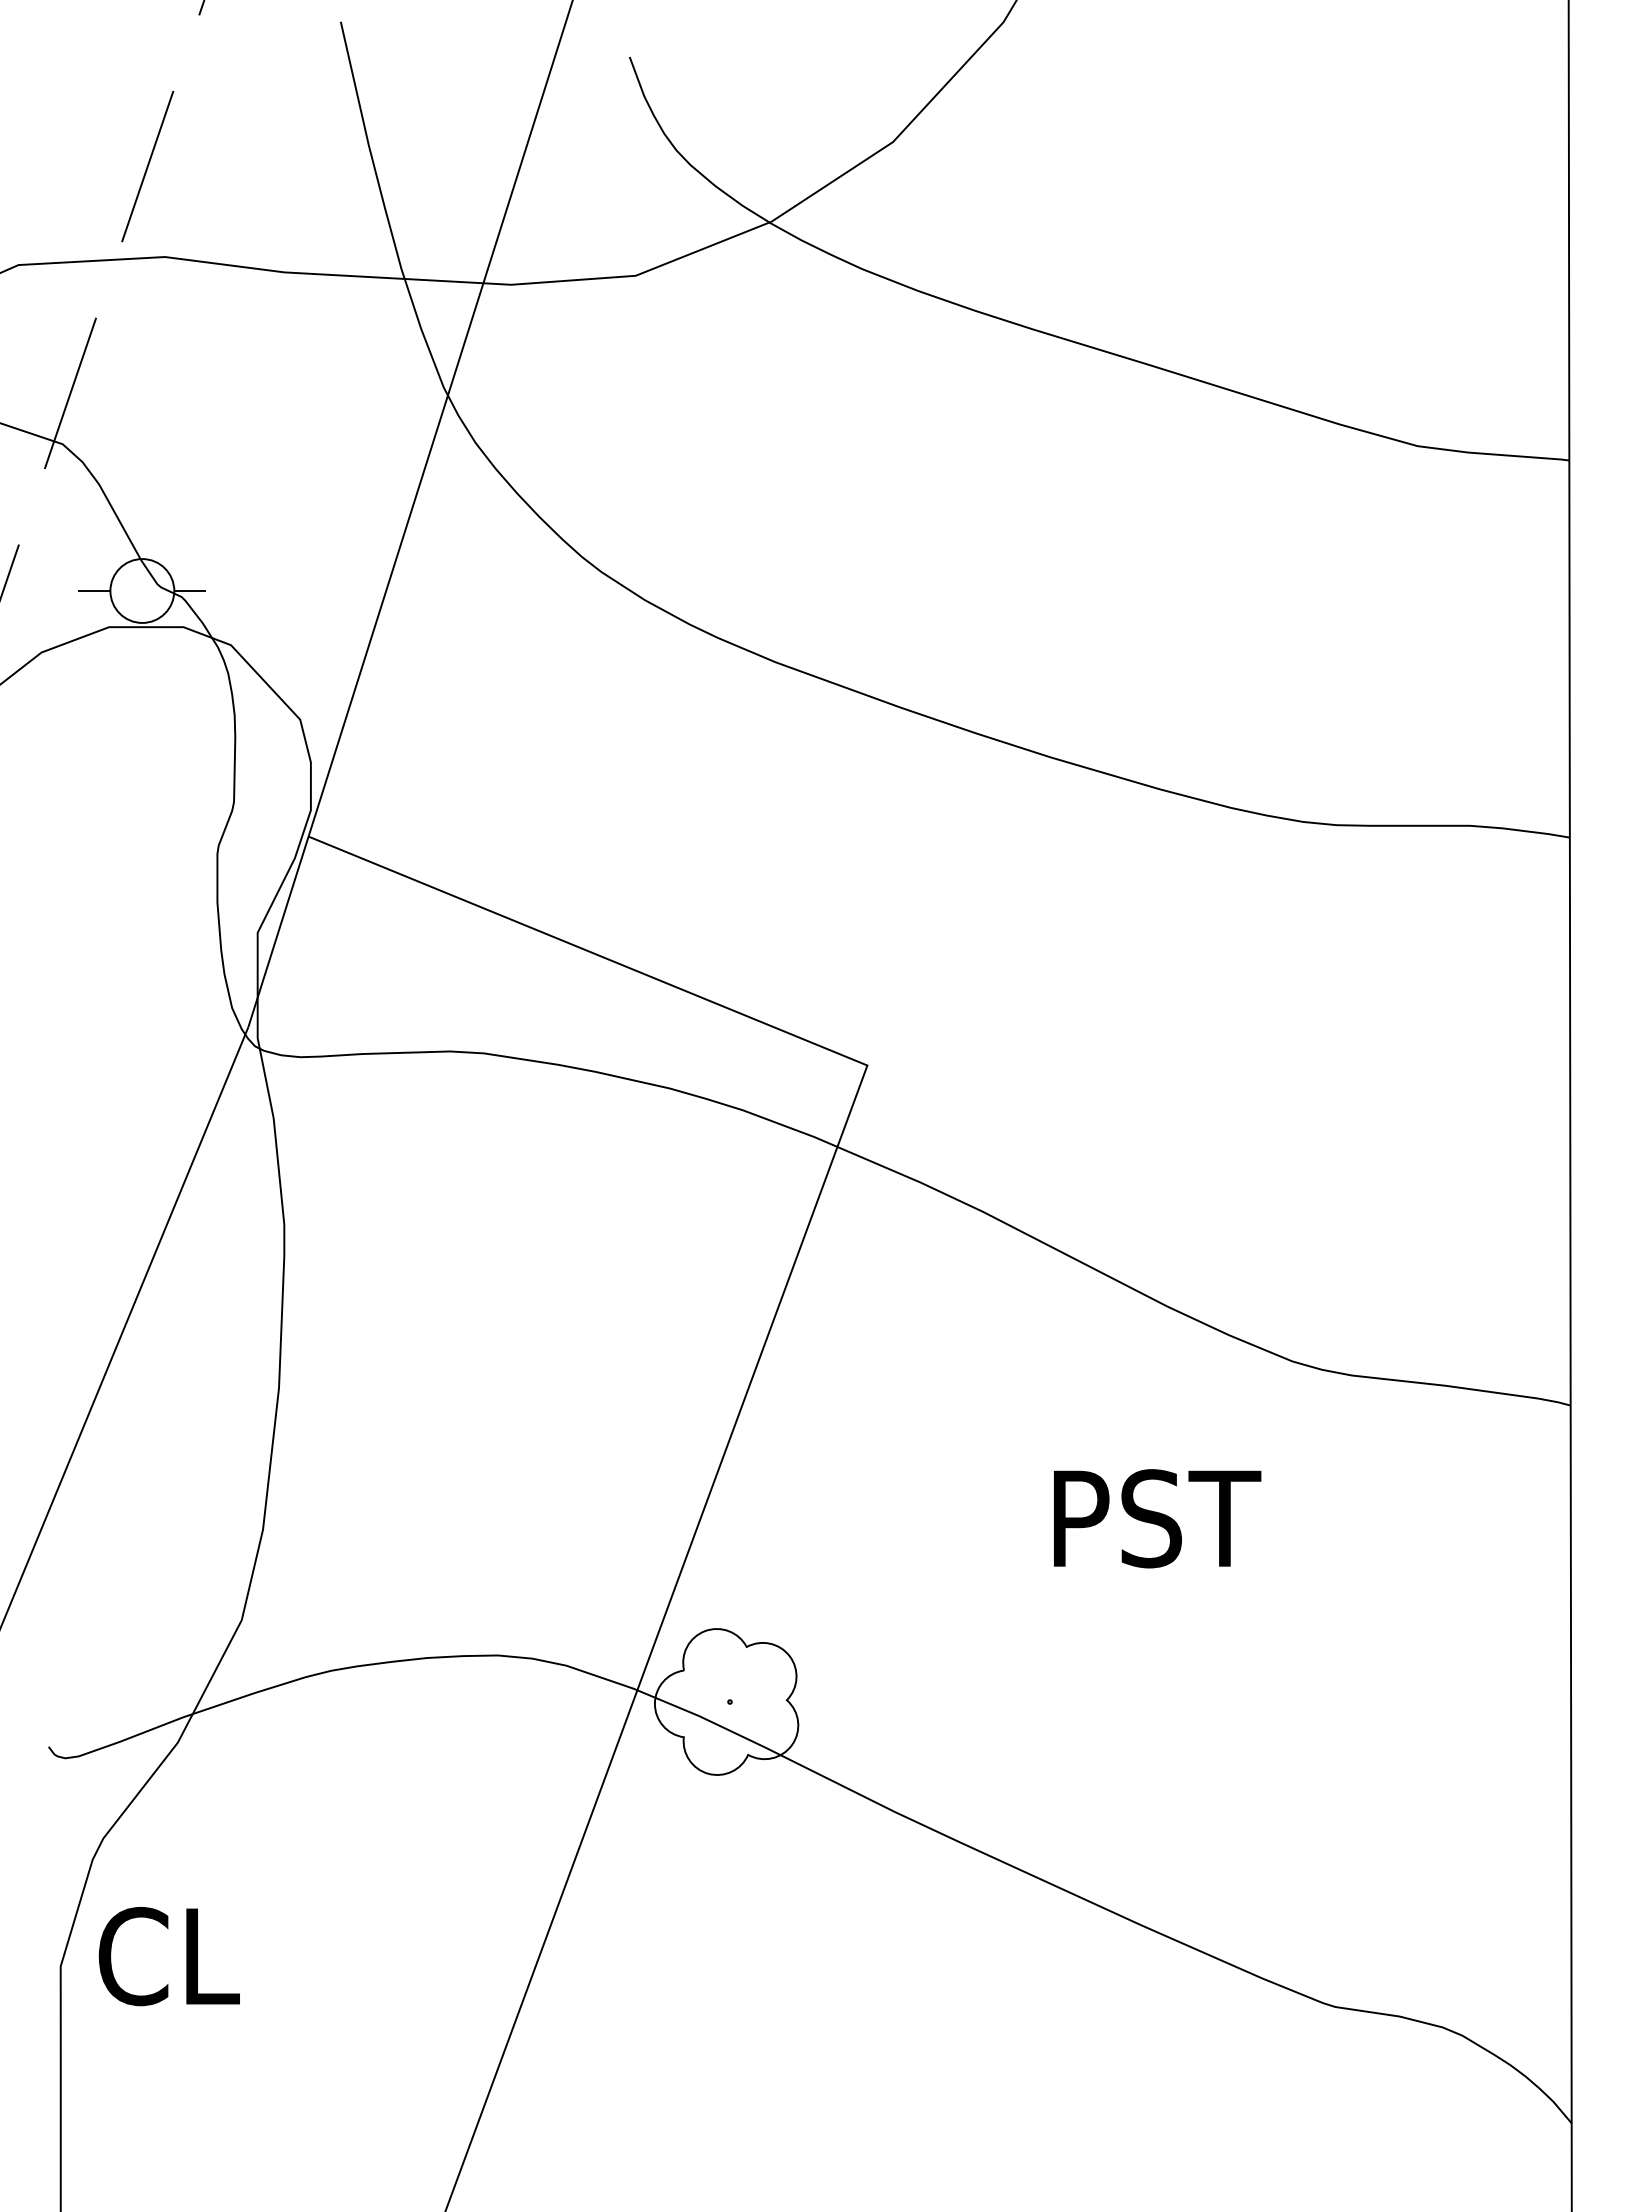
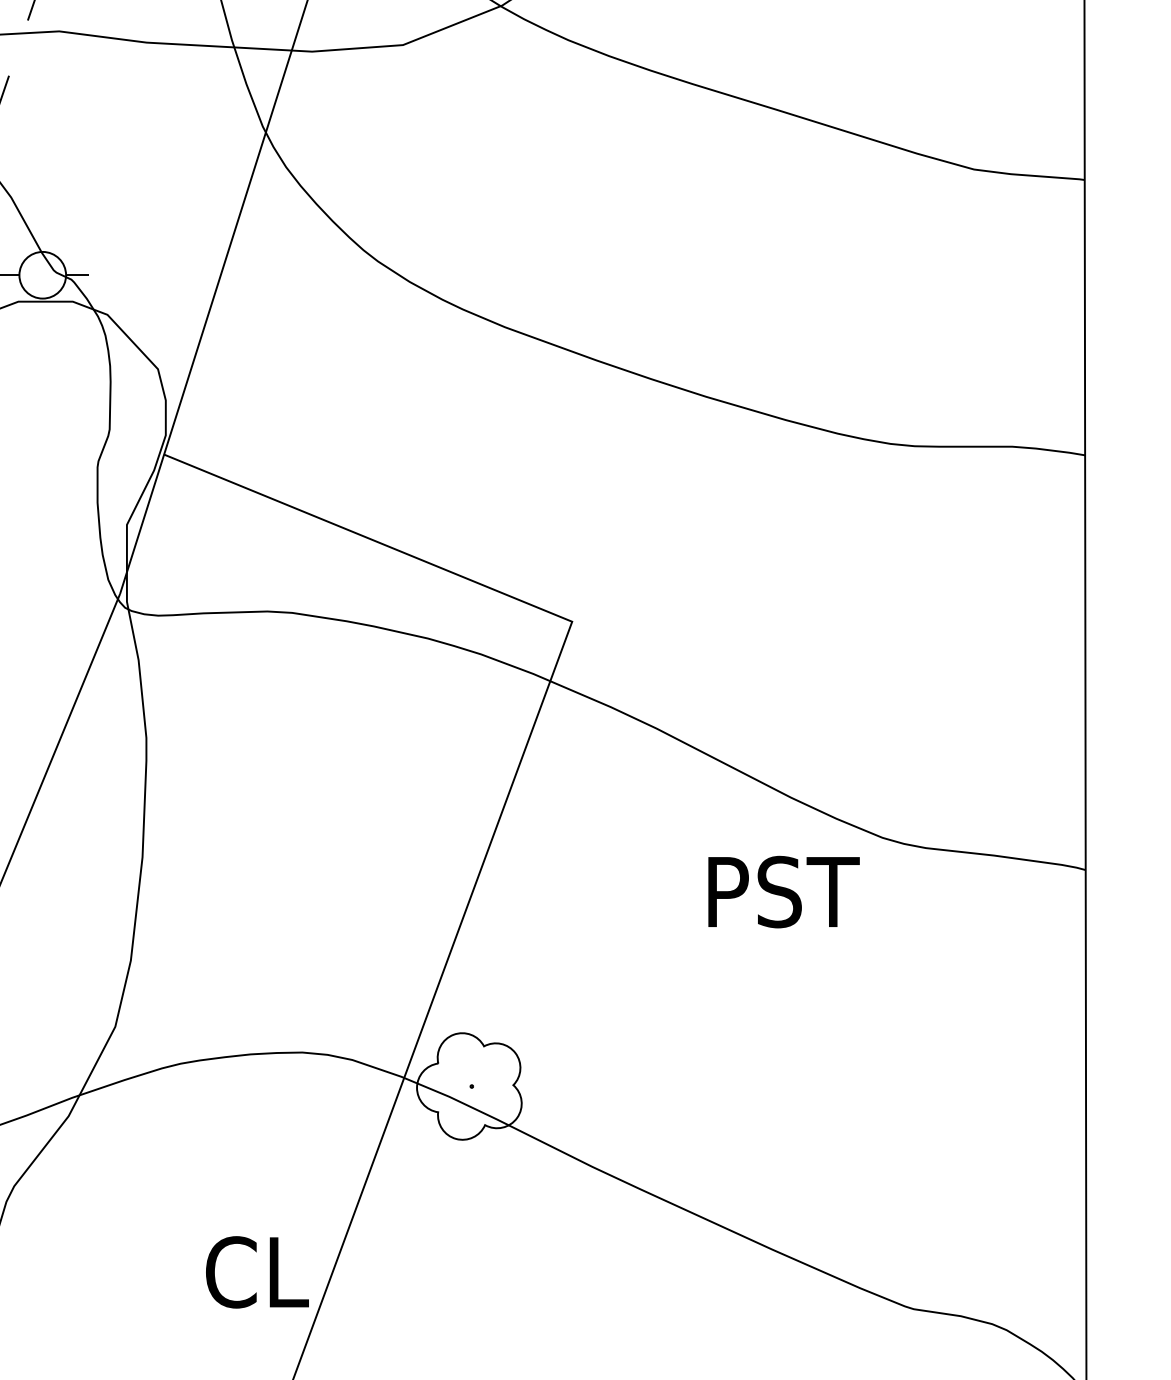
text: (1157, 1518) -> (784, 891), moved
text: (168, 1956) -> (256, 1272), moved

